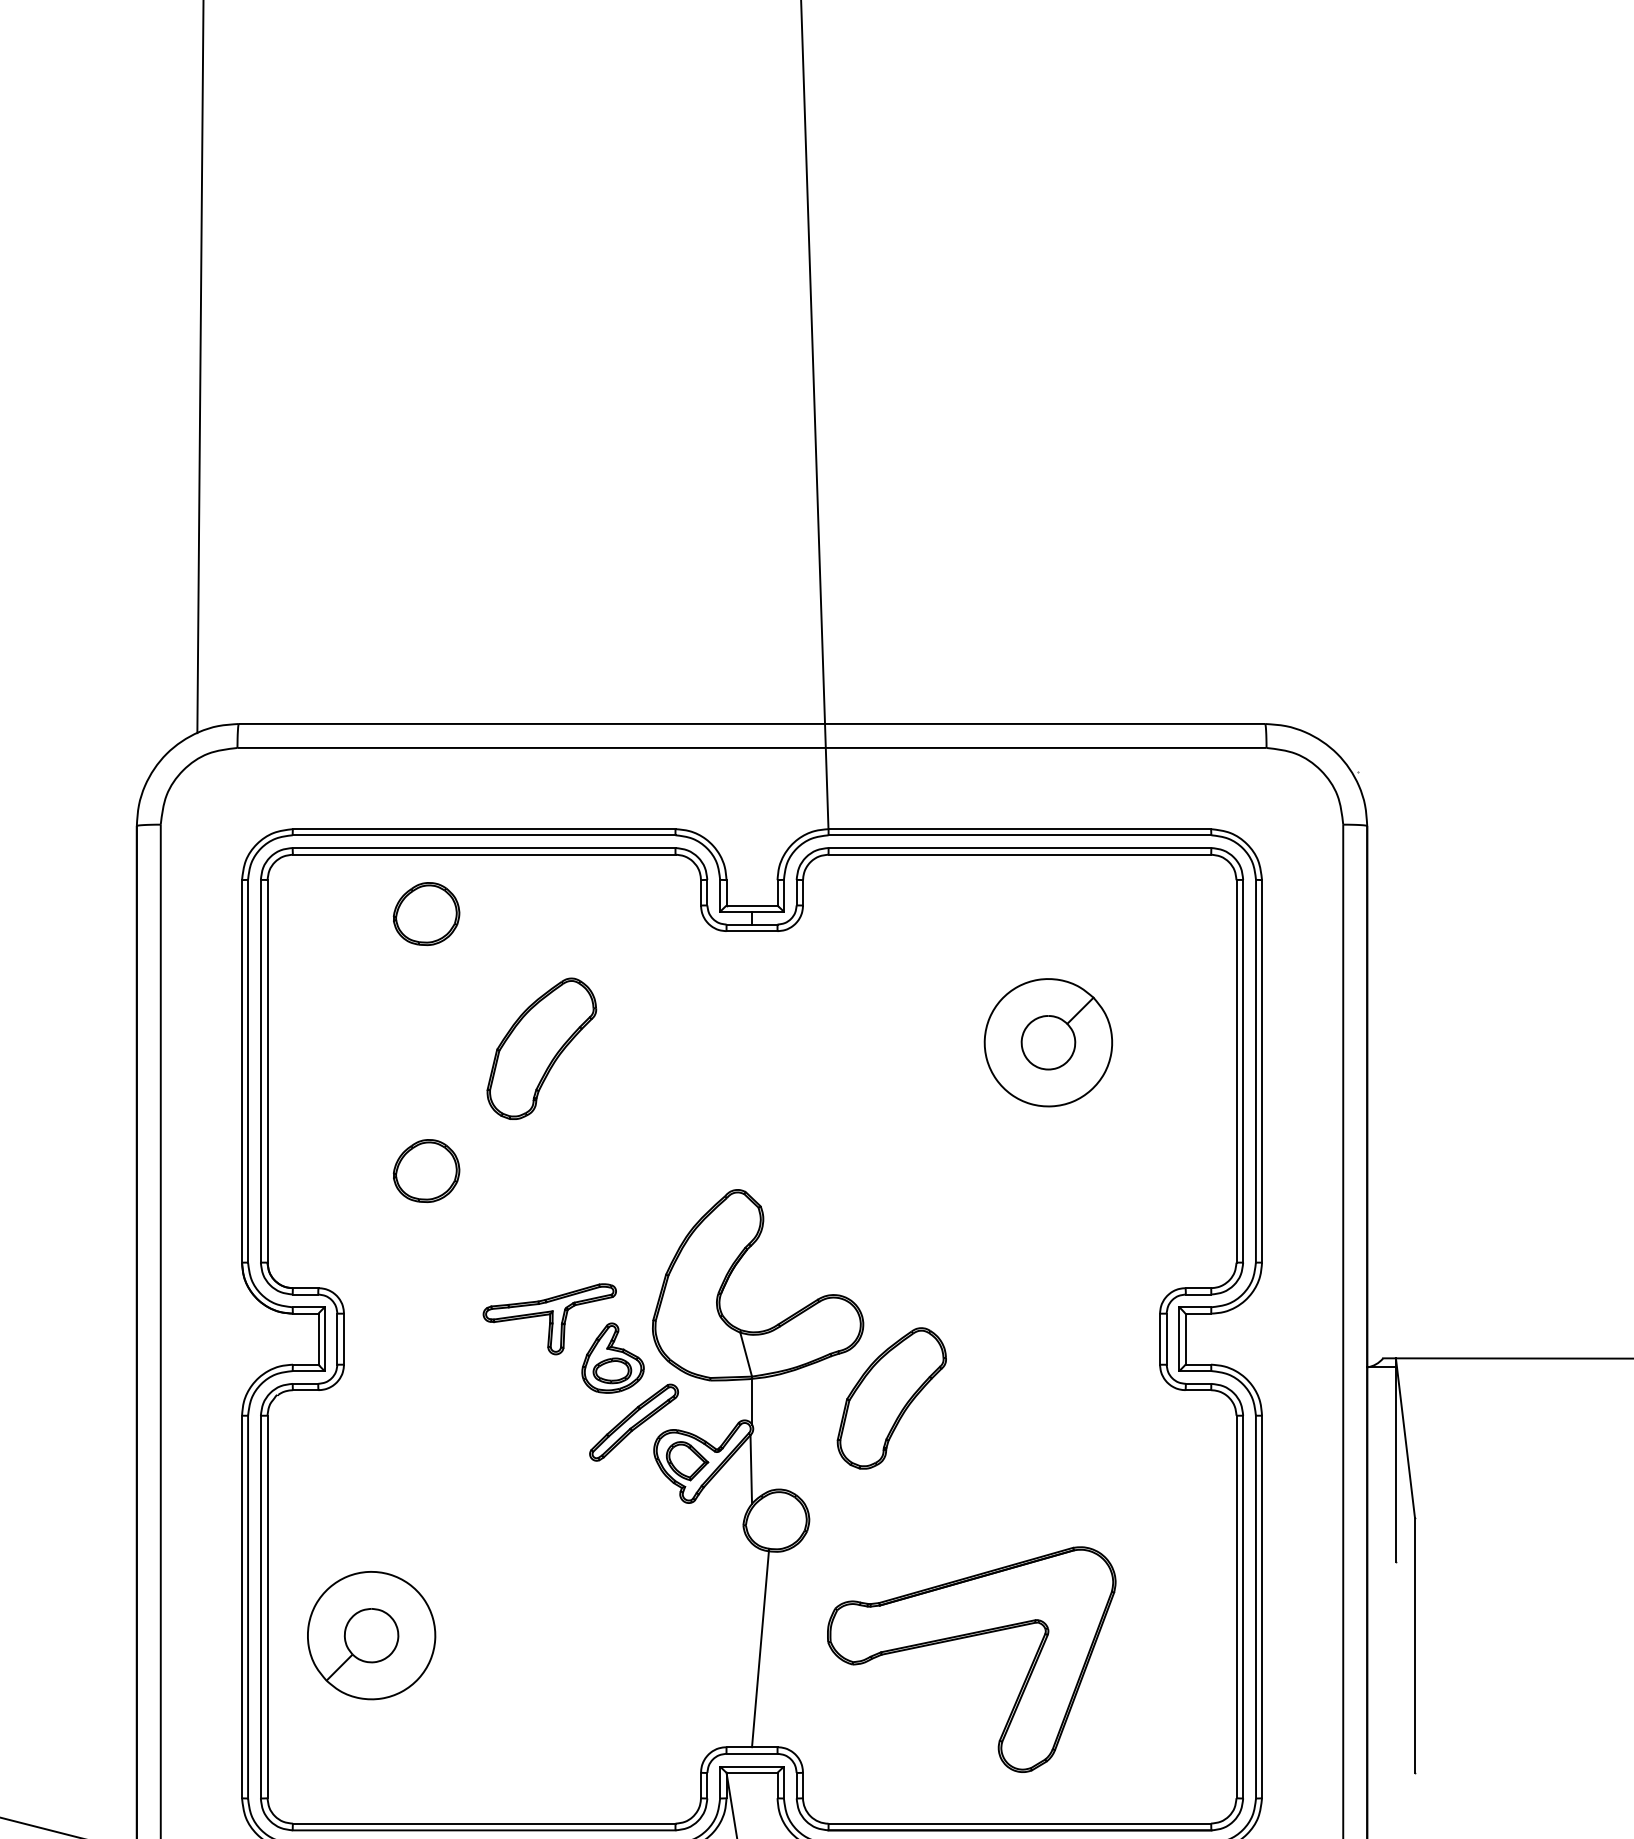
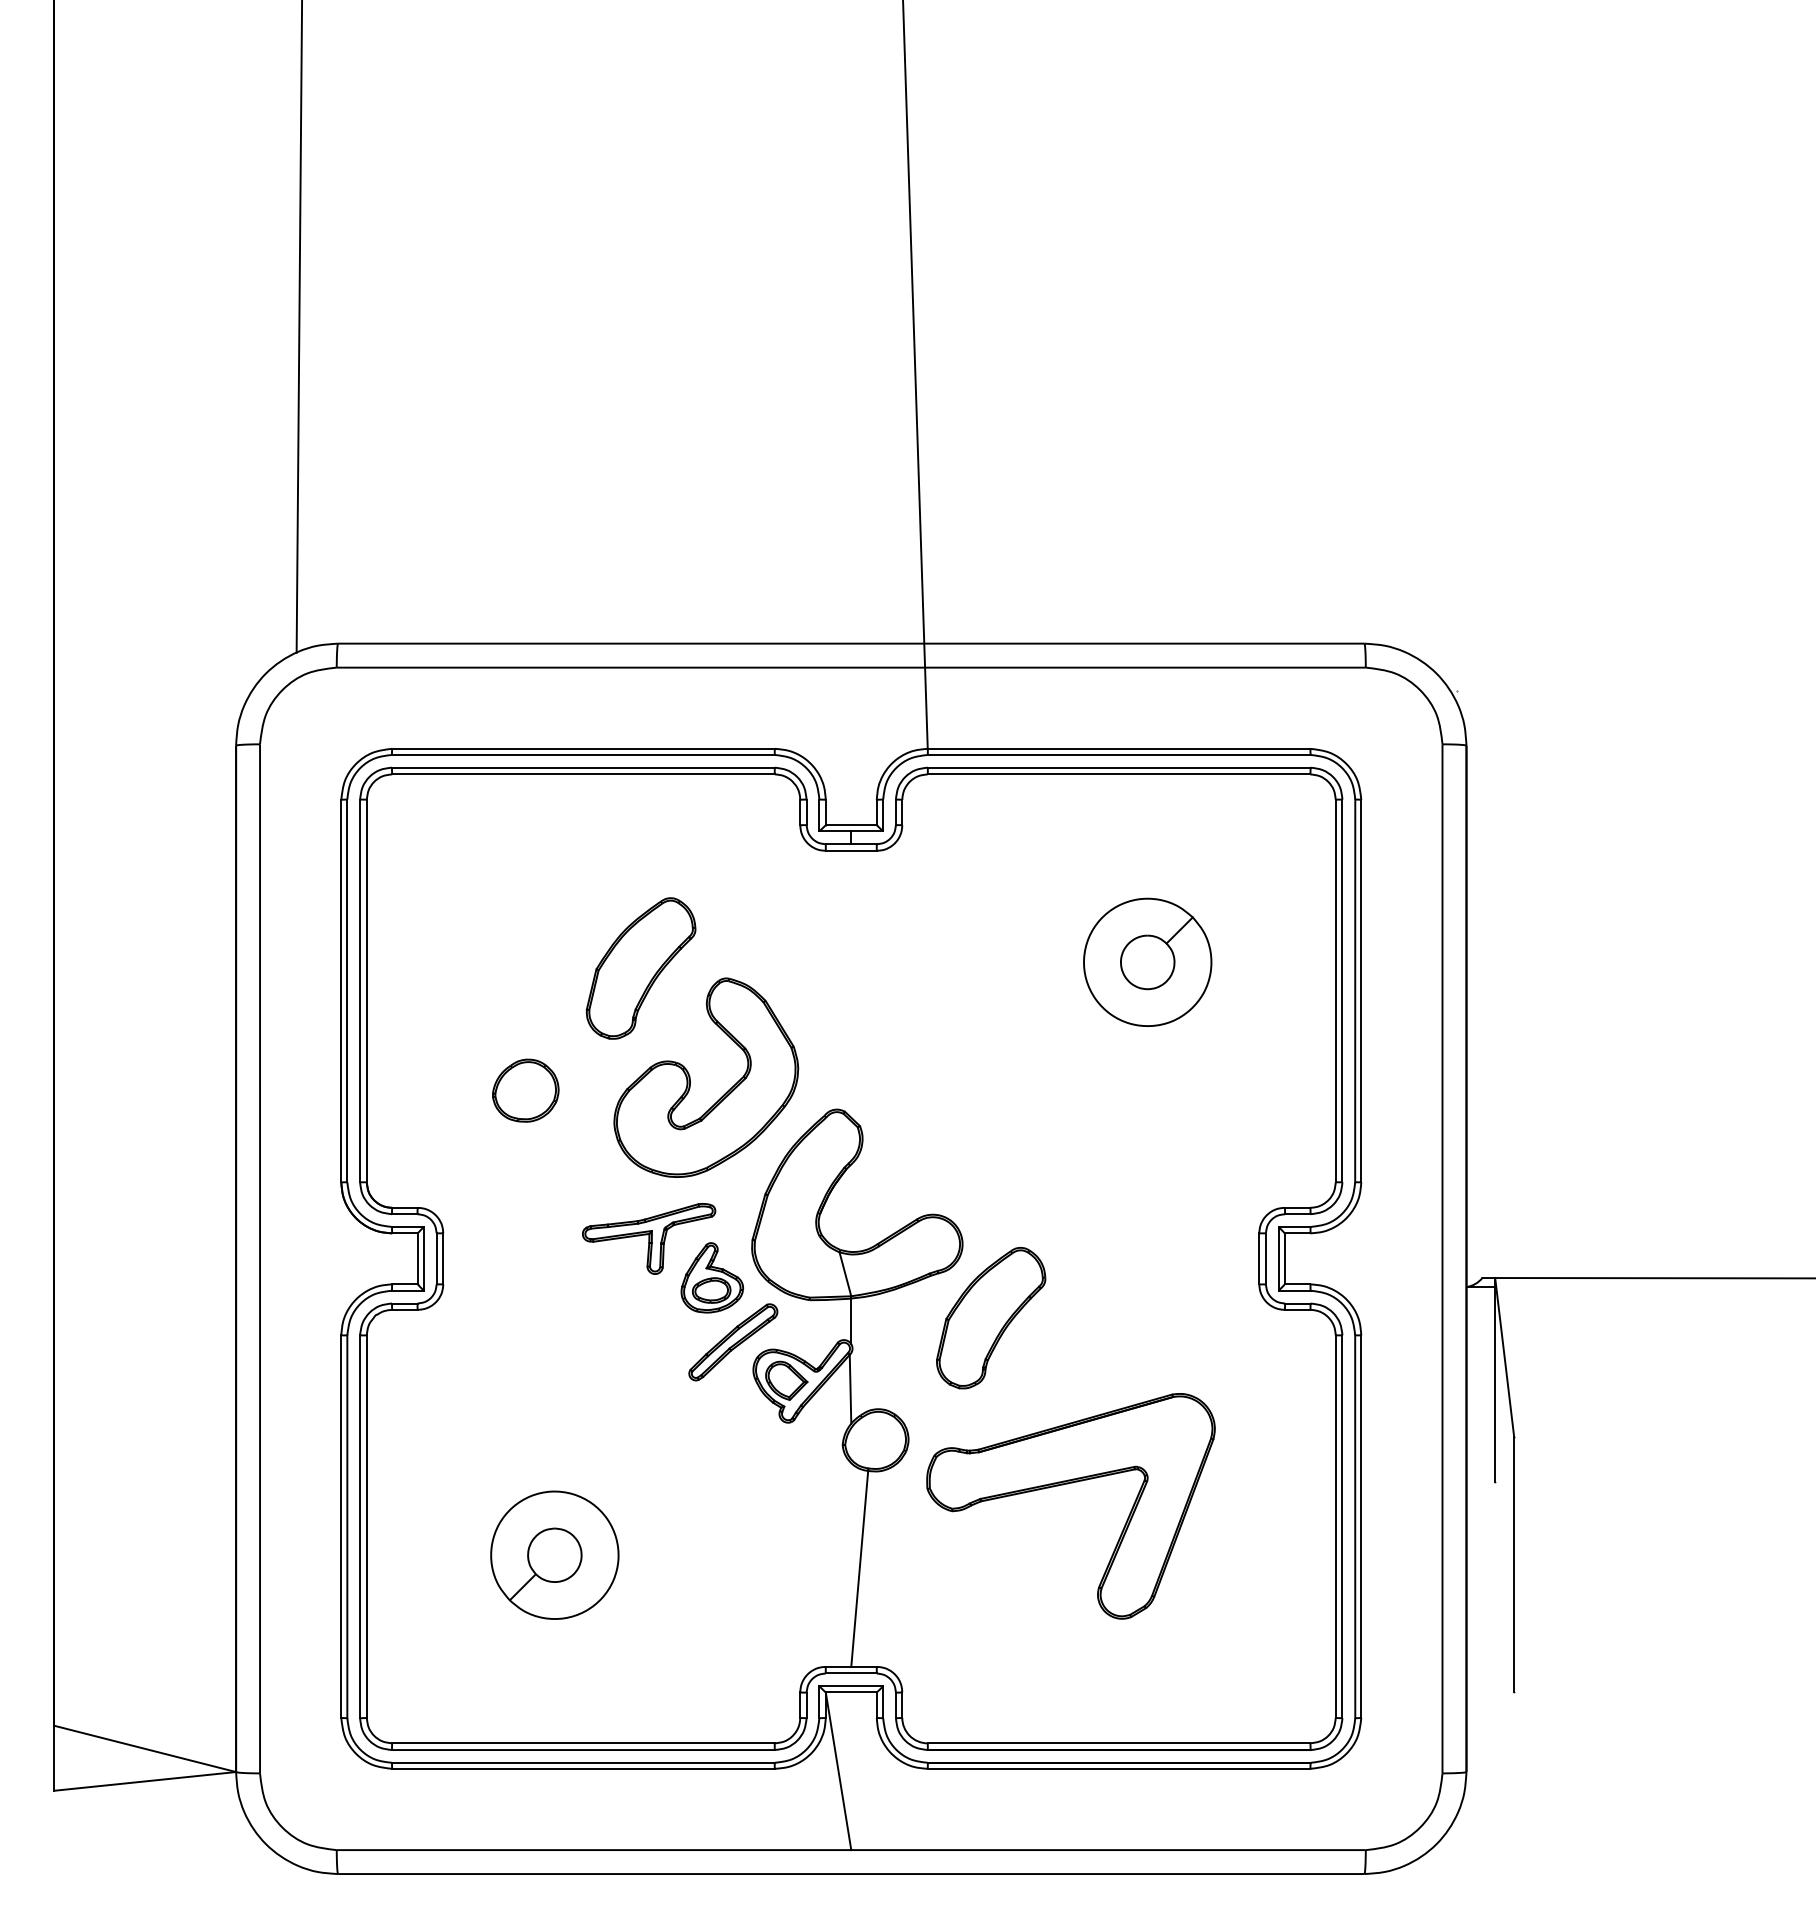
part: (426, 913) -> (525, 833), removed
part: (591, 1157) -> (690, 1077), added
part: (371, 1634) -> (554, 1554), moved
part: (969, 1637) -> (1068, 1484), moved

